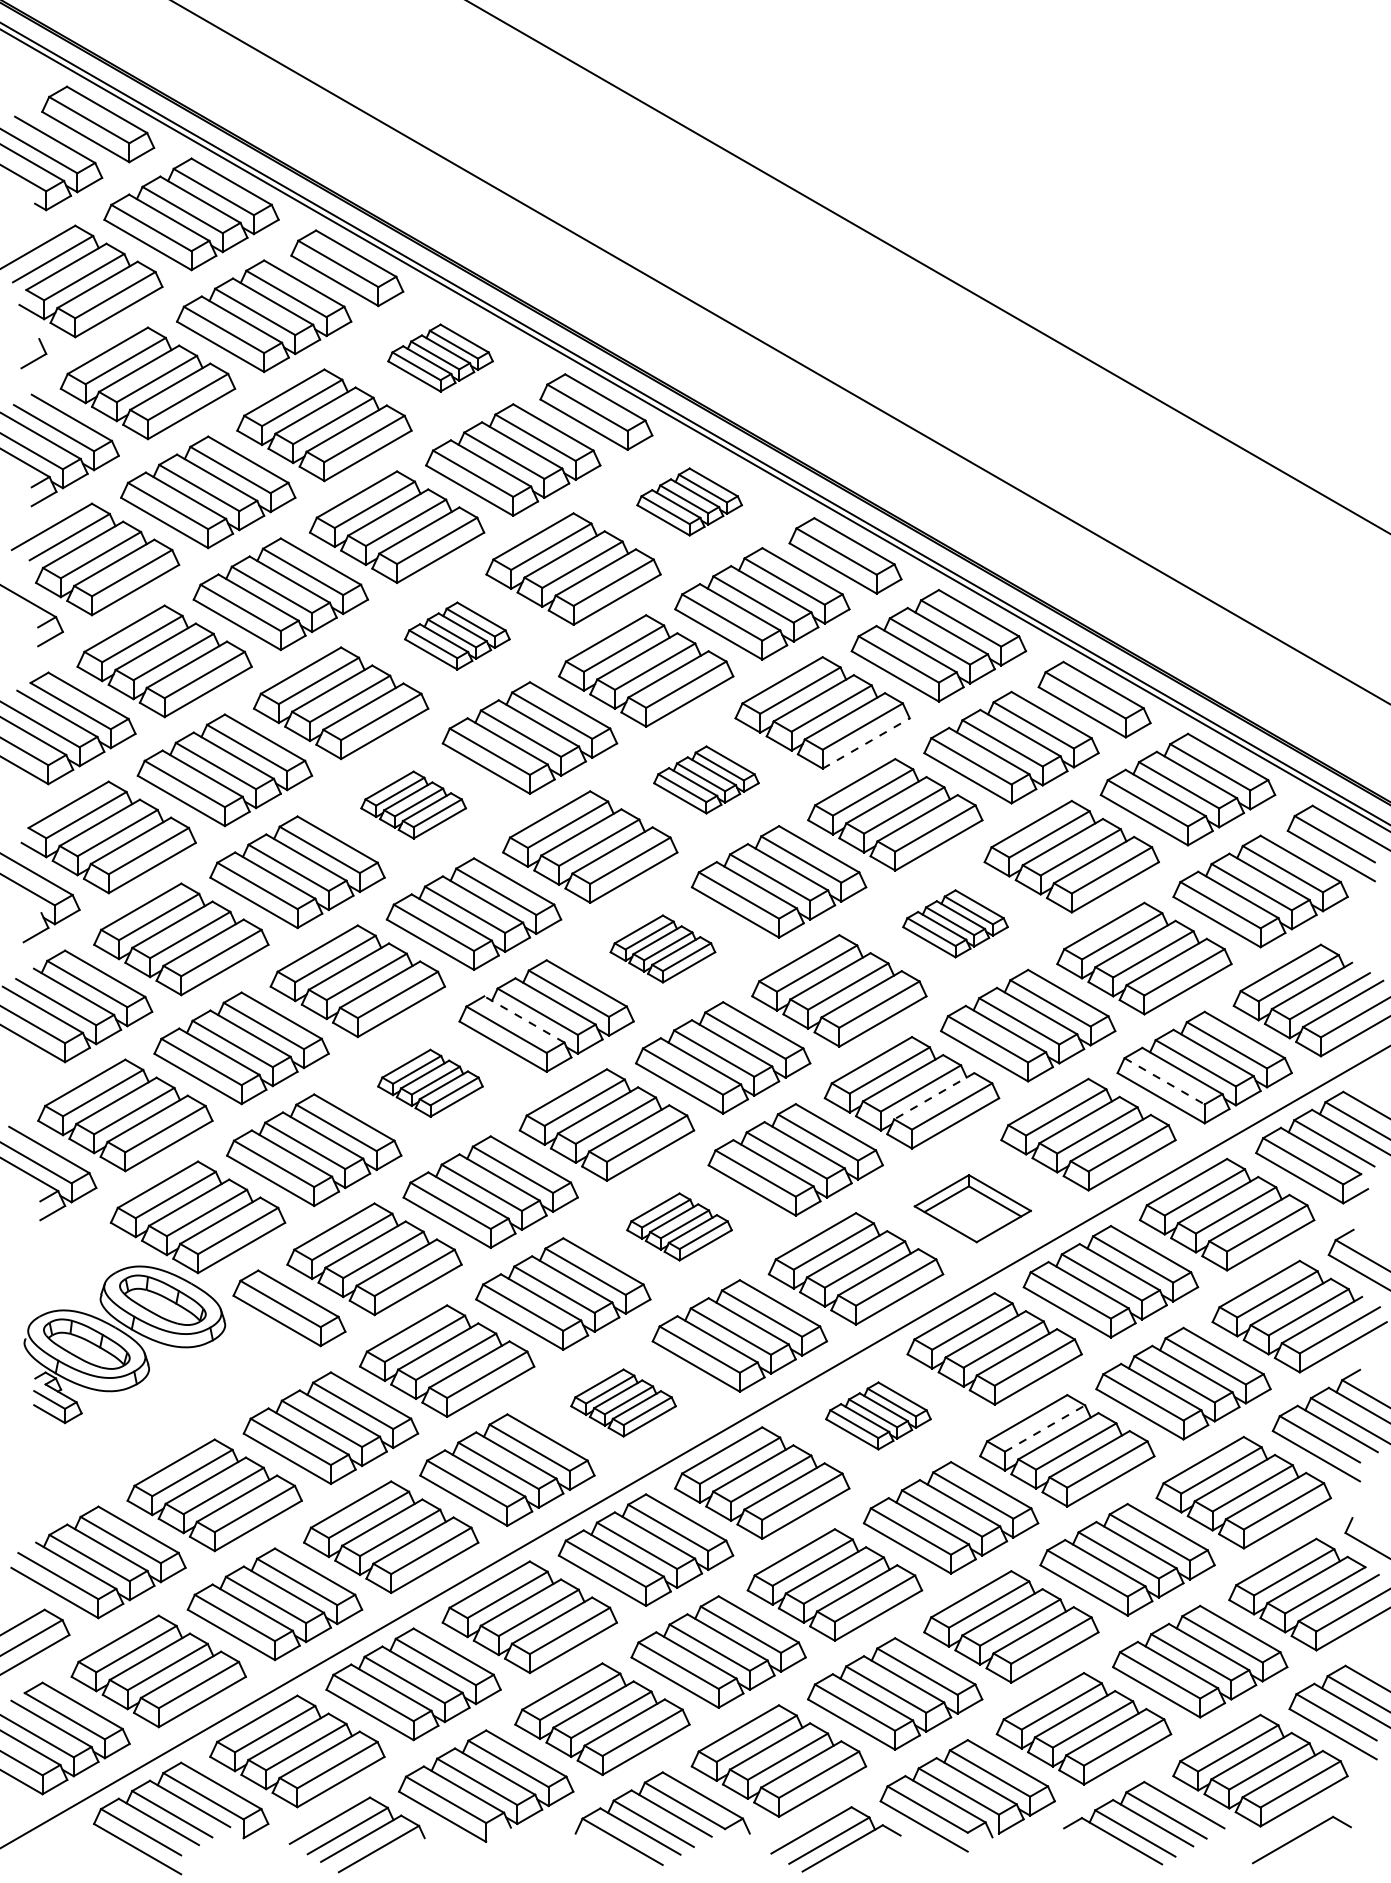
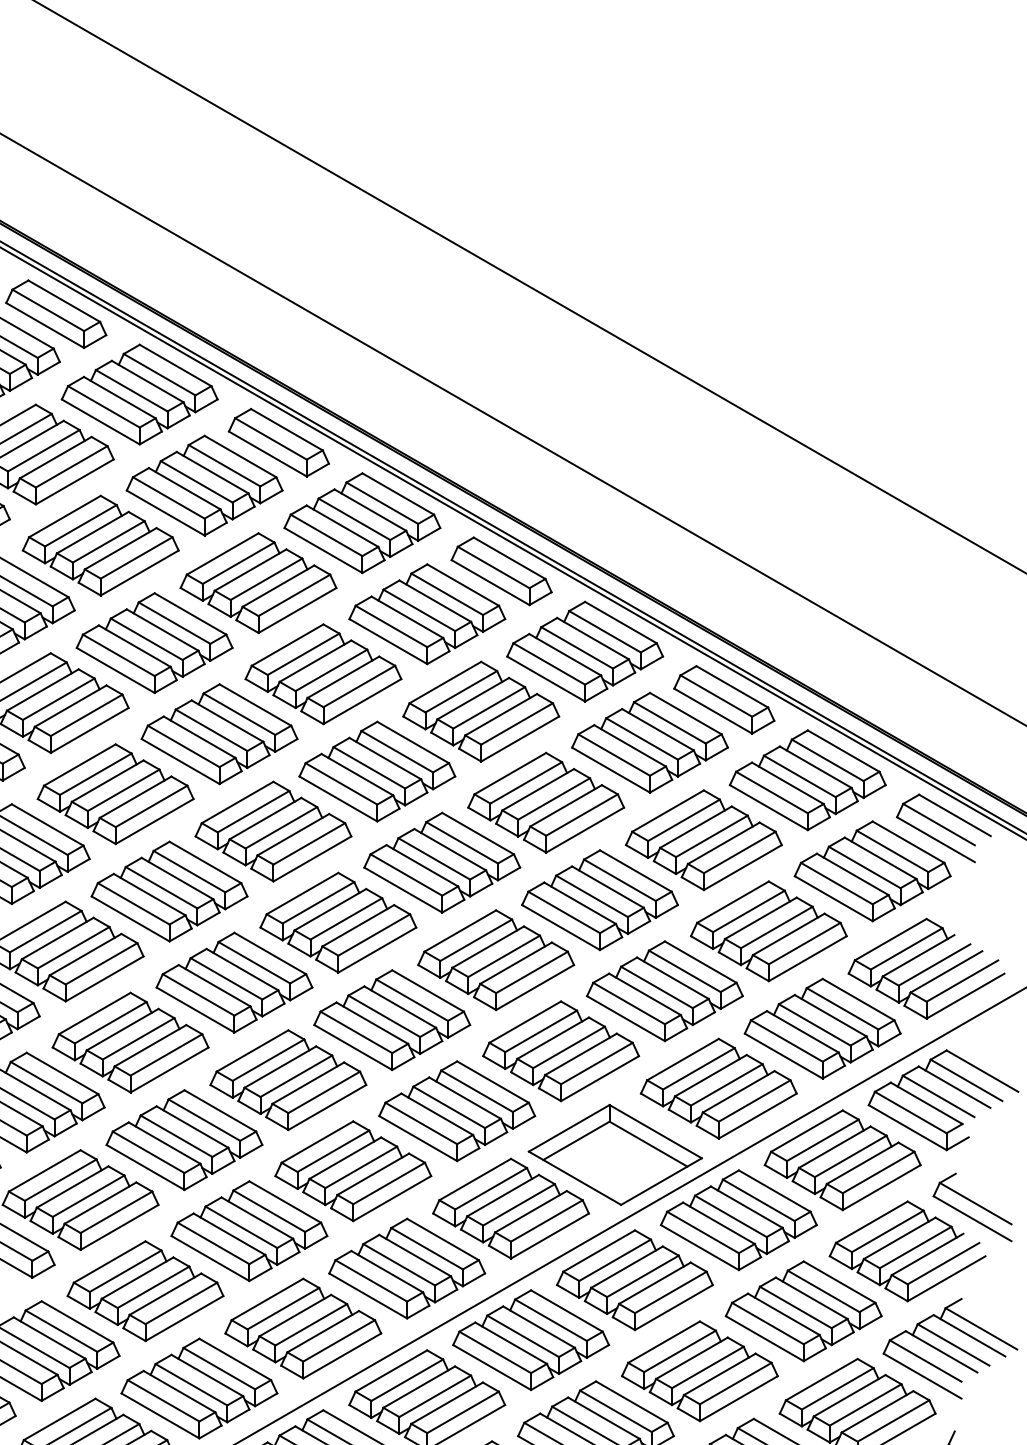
part: (440, 357) -> (139, 394), size x1.67
part: (689, 501) -> (362, 522), size x1.67
part: (457, 635) -> (154, 642), size x1.67
line: (866, 743) -> (520, 739), dashed -> solid
part: (706, 779) -> (377, 771), size x1.67
part: (413, 804) -> (115, 793), size x1.67
part: (955, 923) -> (599, 899), size x1.67
part: (662, 948) -> (338, 922), size x1.67
line: (523, 1019) -> (213, 985), dashed -> solid
line: (1165, 1081) -> (787, 1041), dashed -> solid
part: (430, 1083) -> (130, 1042), size x1.67
line: (933, 1096) -> (580, 1054), dashed -> solid
part: (972, 1208) -> (615, 1154), size x1.67
part: (679, 1226) -> (353, 1170), size x1.67
part: (623, 1402) -> (303, 1328), size x1.67
part: (878, 1415) -> (531, 1339), size x1.67
line: (1045, 1428) -> (680, 1351), dashed -> solid

